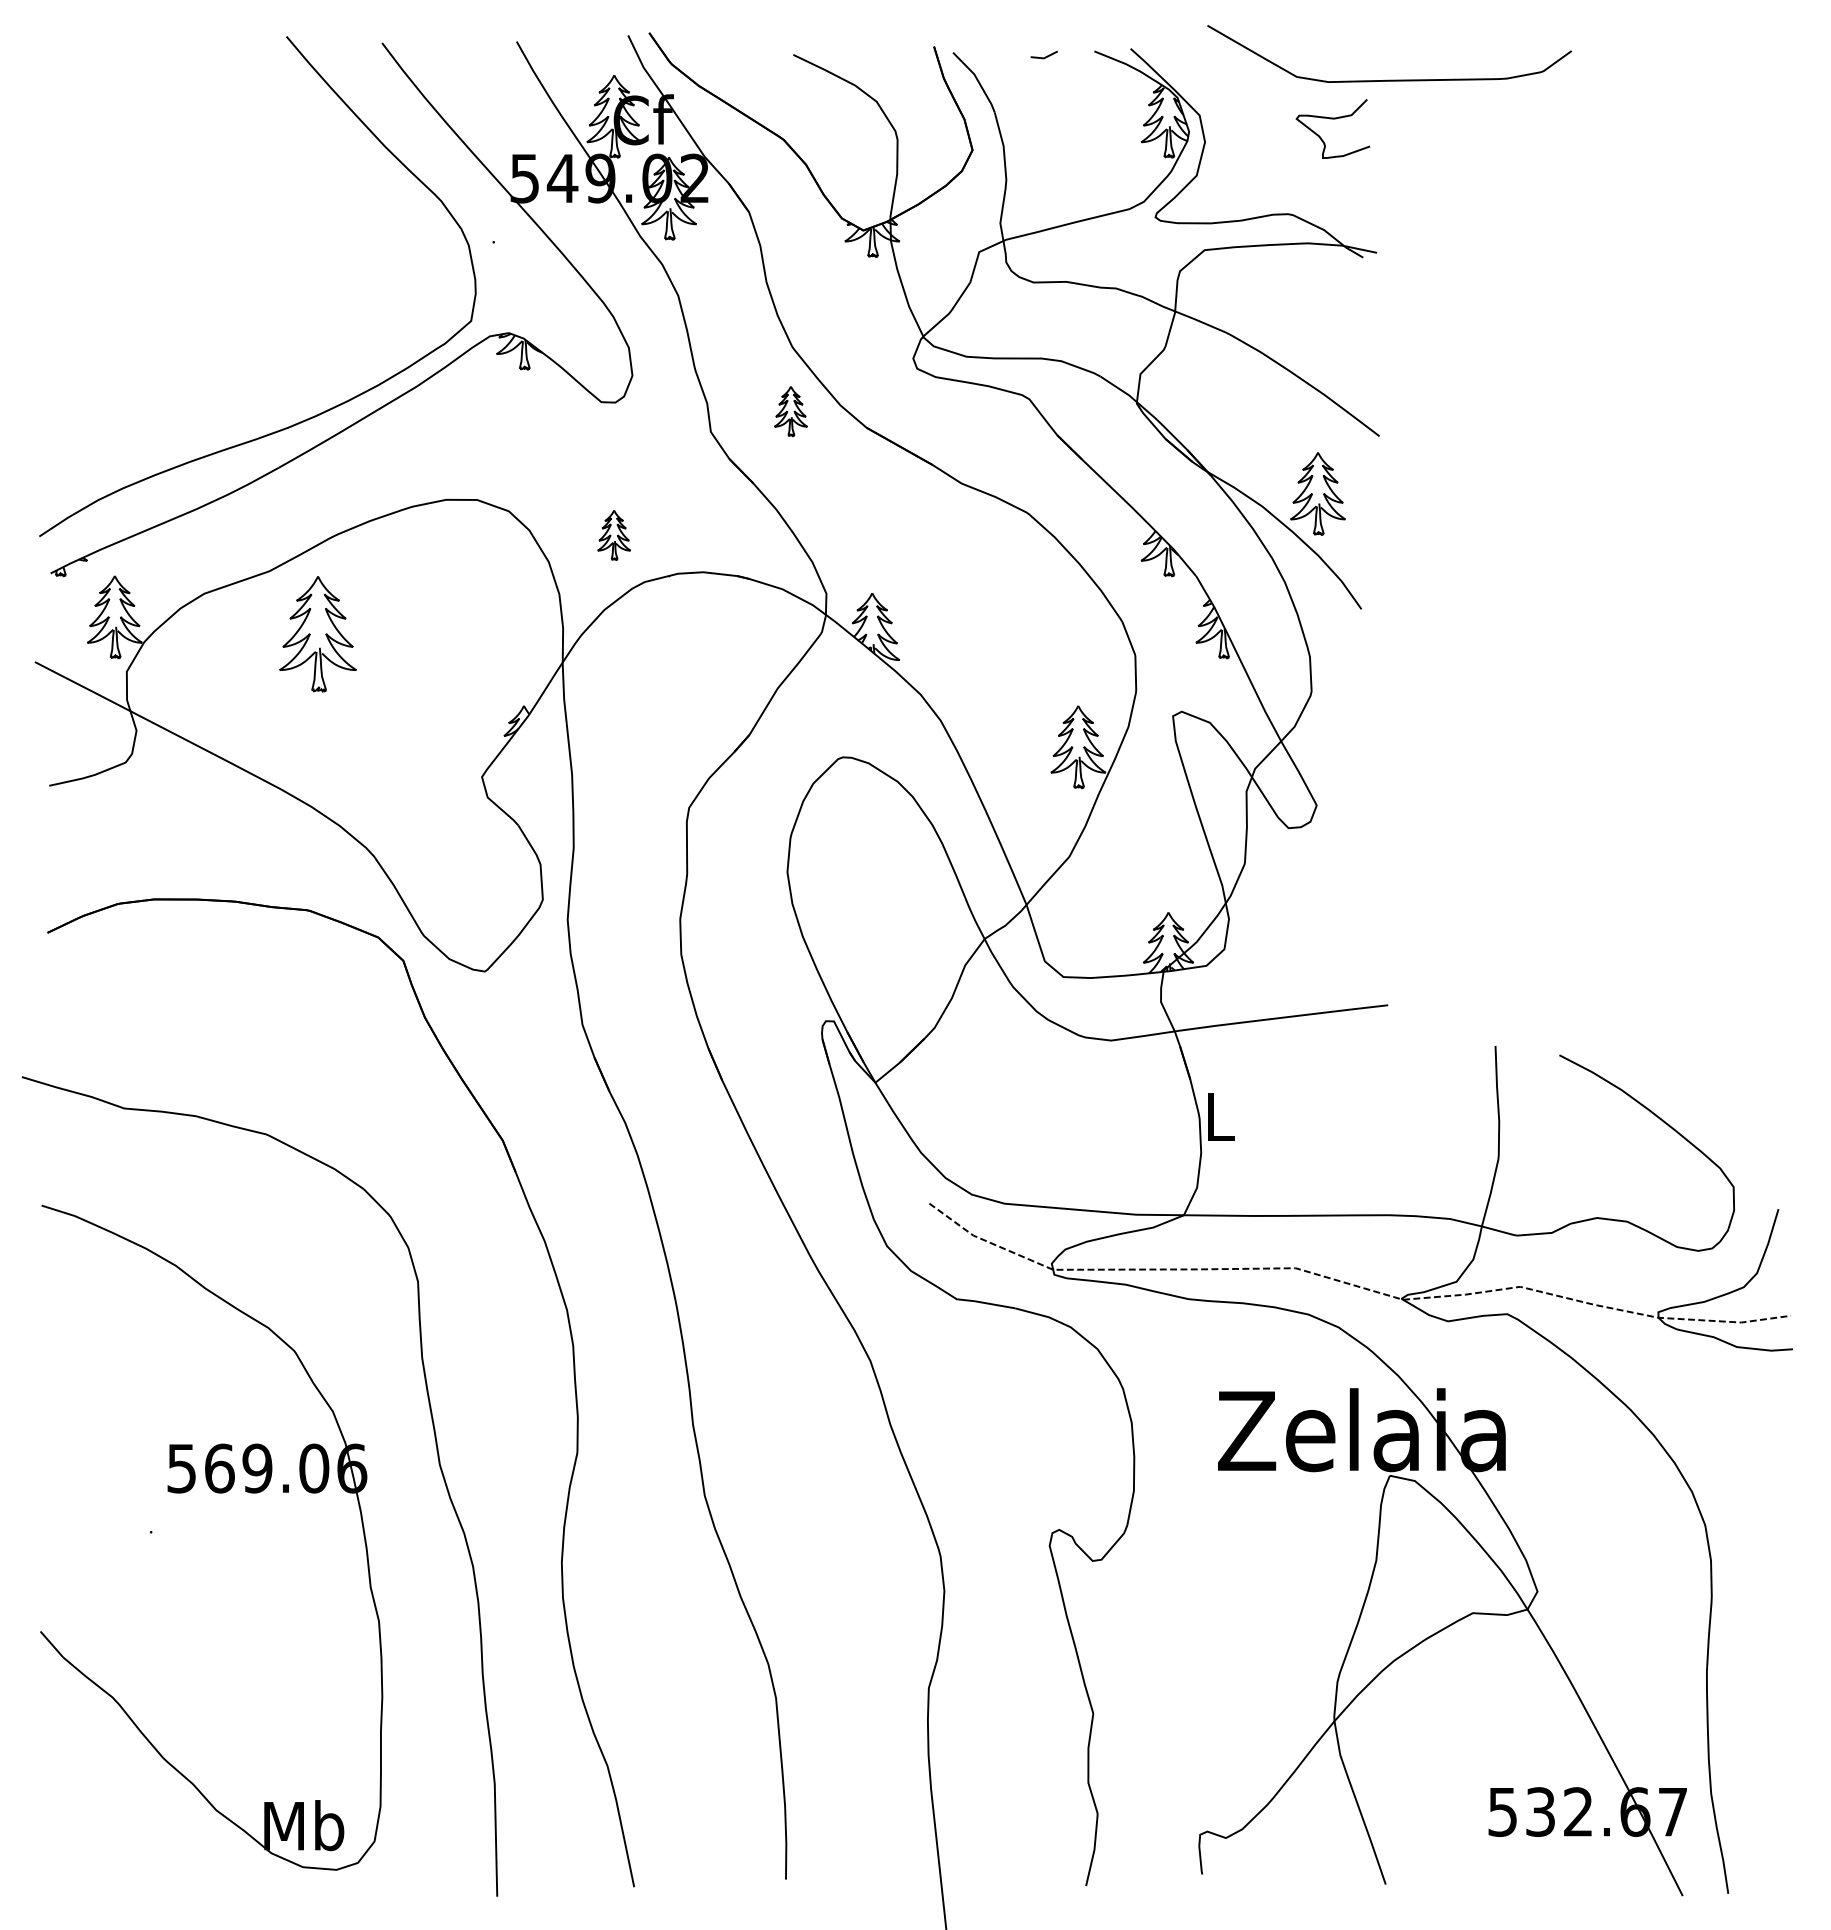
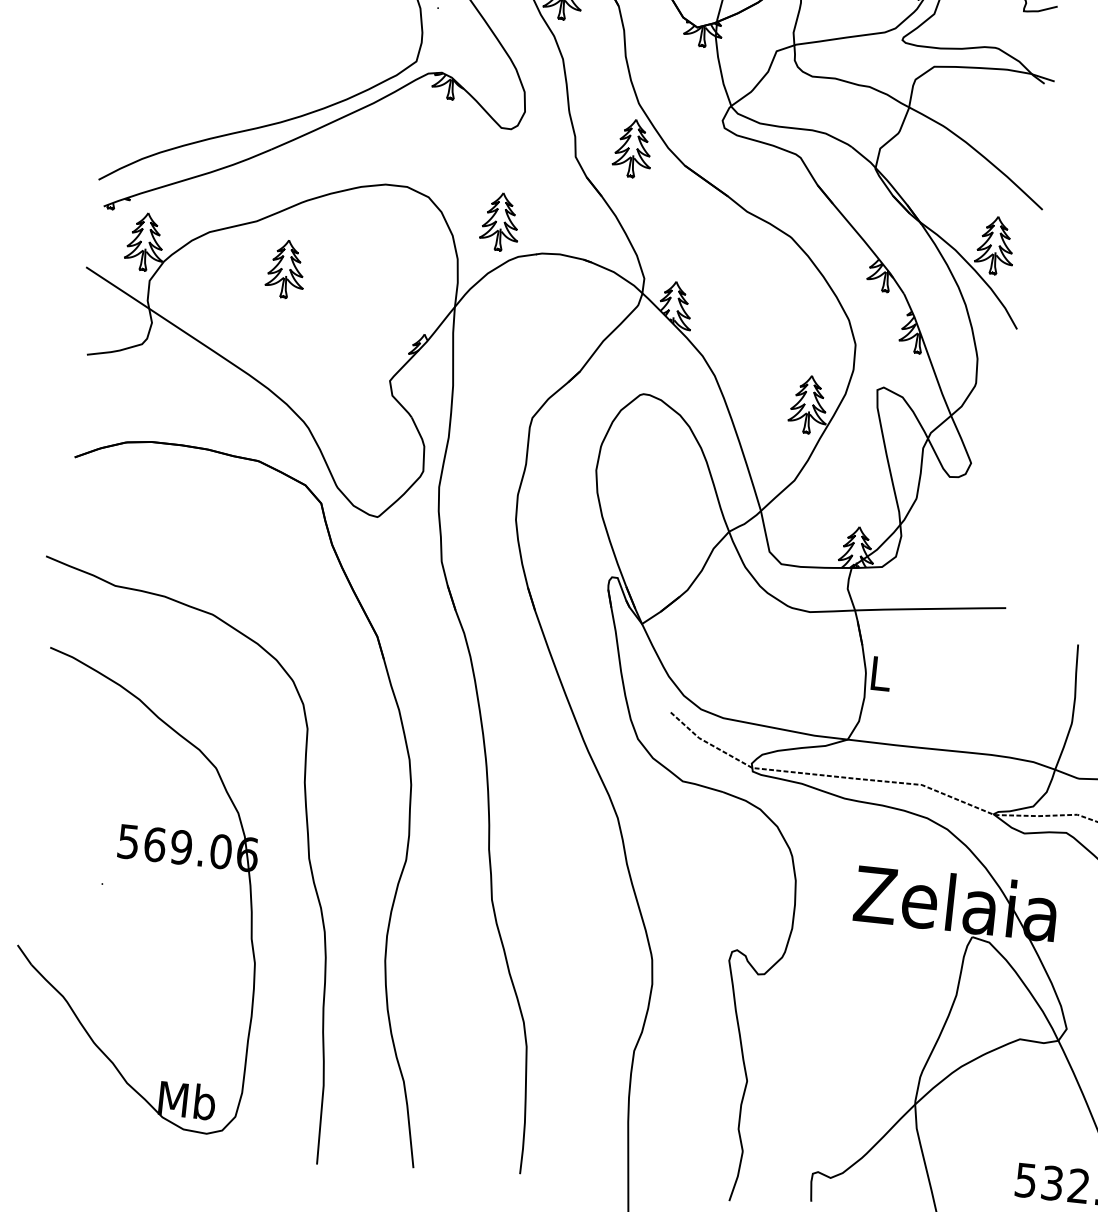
part: (790, 411) -> (632, 148), size x1.67
part: (613, 535) -> (499, 221), size x1.67
part: (317, 634) -> (285, 269), size x0.71

